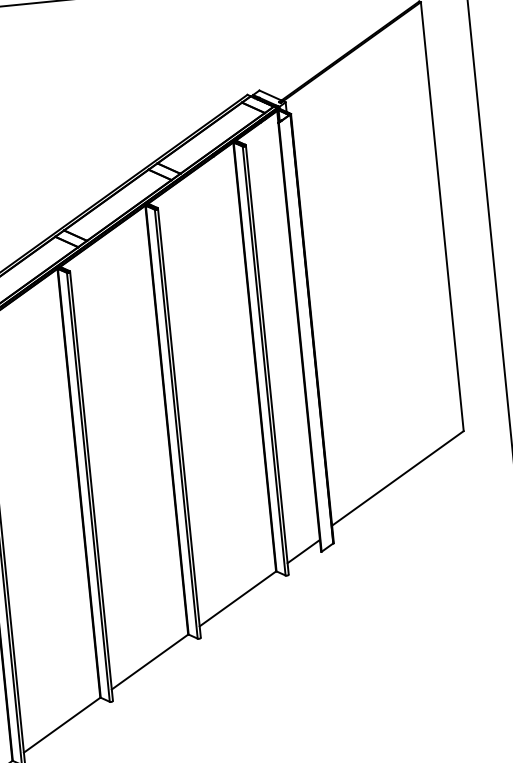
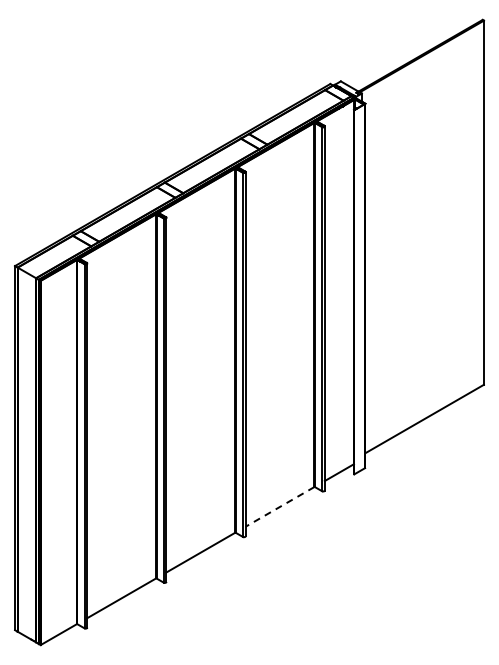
line: (238, 598) -> (280, 506), solid -> dashed

